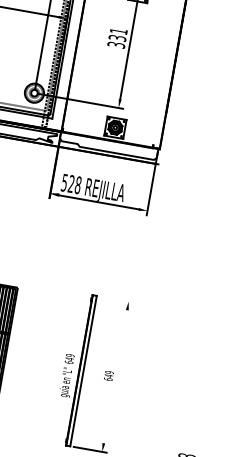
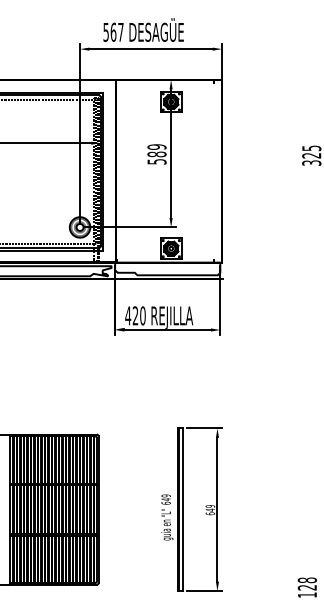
text: (117, 38) -> (156, 154), 331 -> 589
text: (71, 183) -> (135, 315), 528 -> 420
line: (116, 299) -> (204, 428), added
line: (115, 376) -> (217, 509), added

